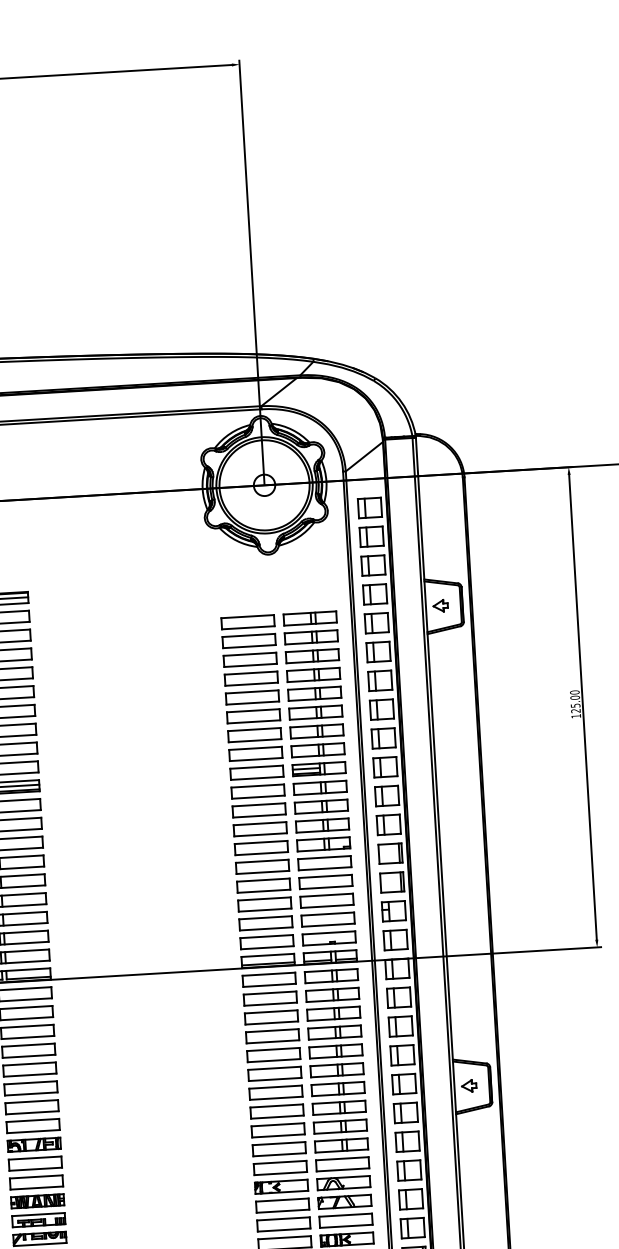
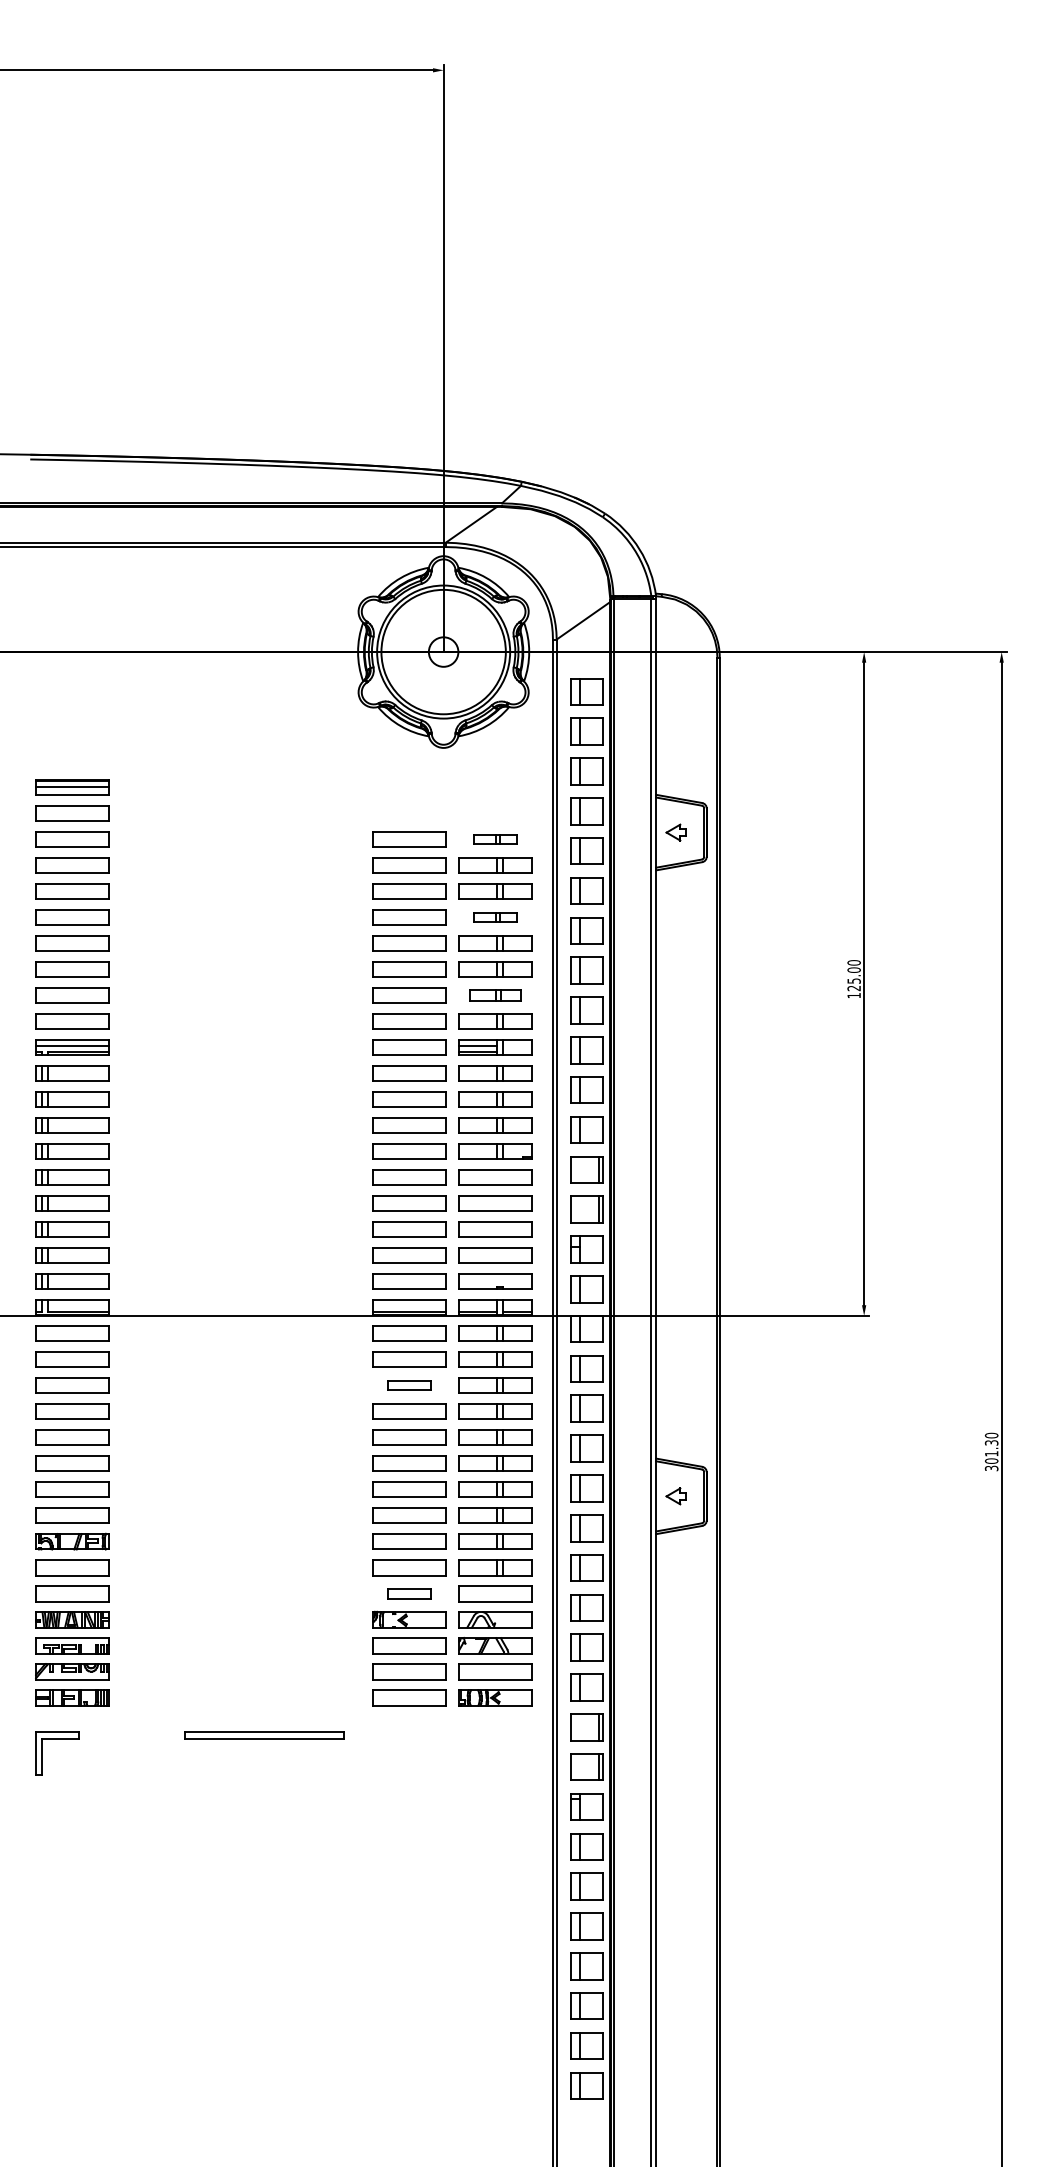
part: (310, 618) -> (495, 839), size x0.6
part: (313, 675) -> (495, 917), size x0.6
part: (316, 731) -> (495, 995), size x0.7
part: (271, 1017) -> (409, 1385), size x0.6
part: (280, 1167) -> (409, 1593), size x0.6

